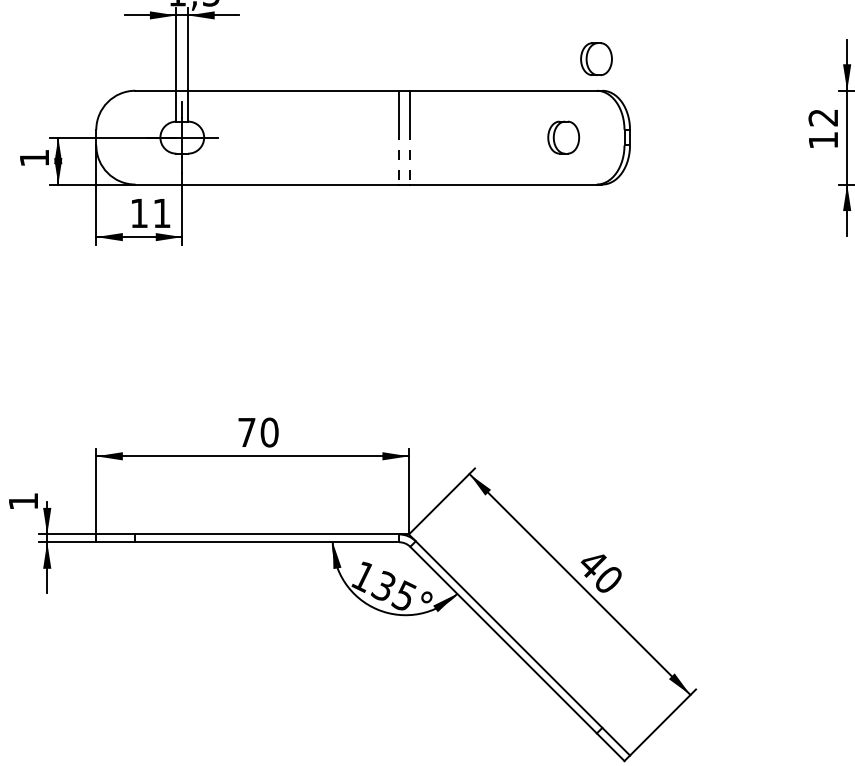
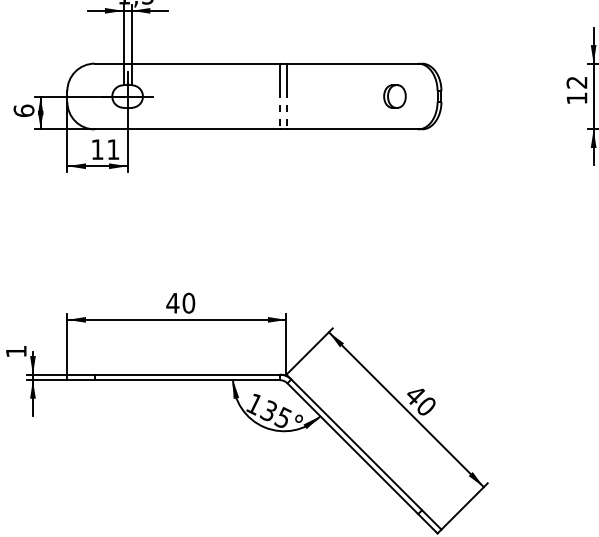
part: (595, 59) -> (417, 41), removed
text: (33, 157) -> (23, 110), 1 -> 6
text: (246, 432) -> (172, 303), 70 -> 40

